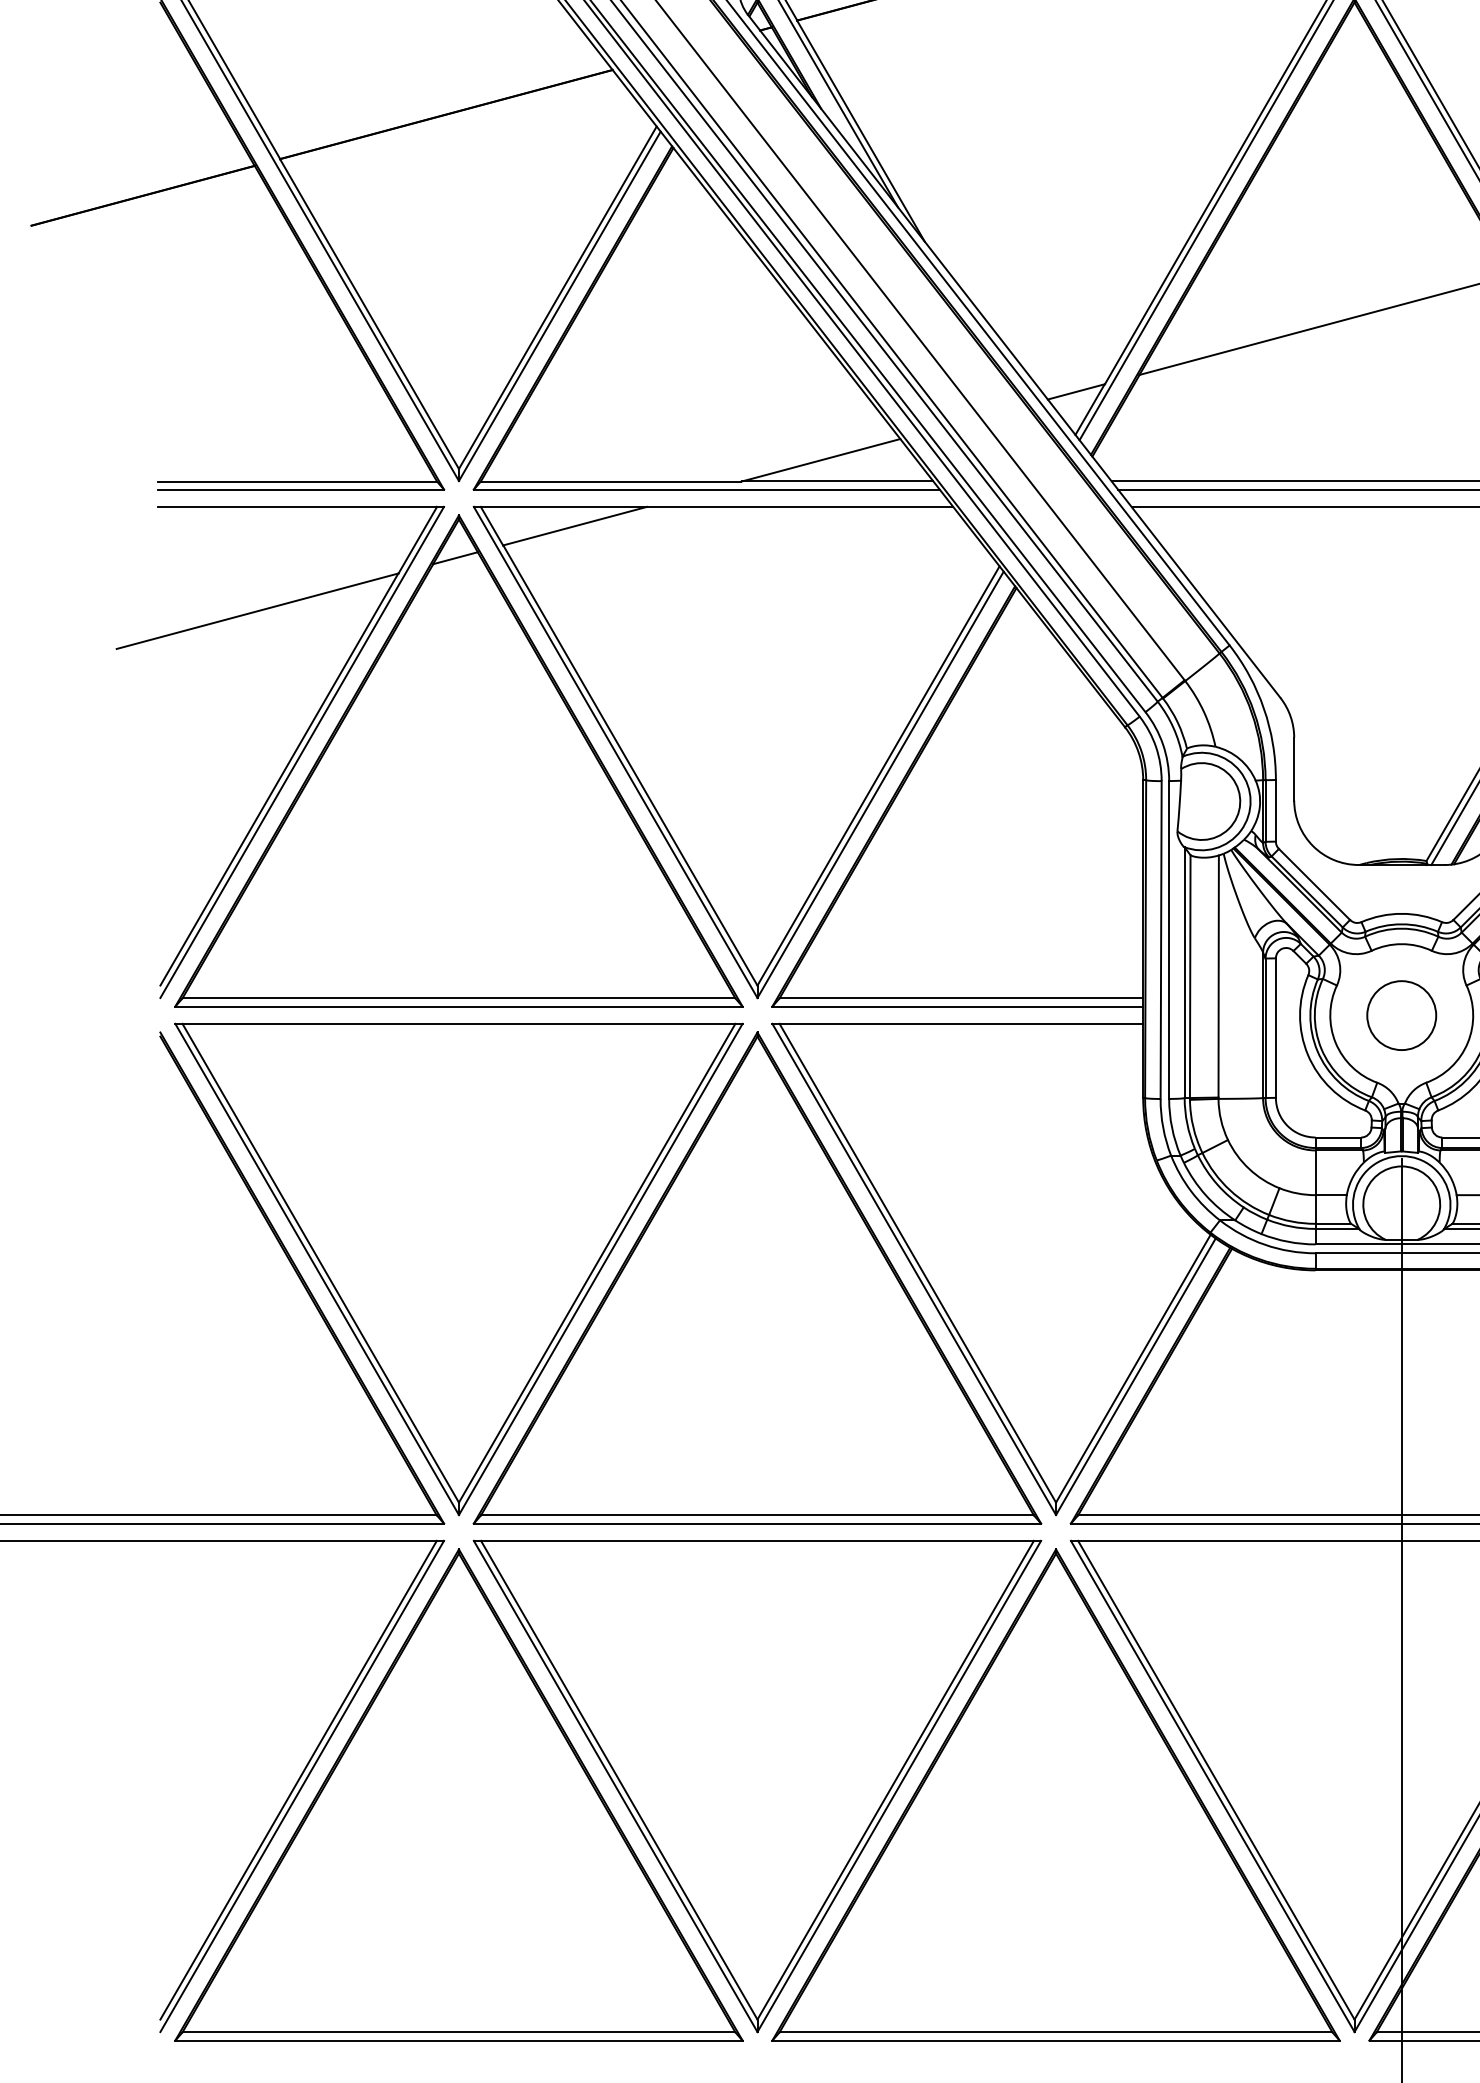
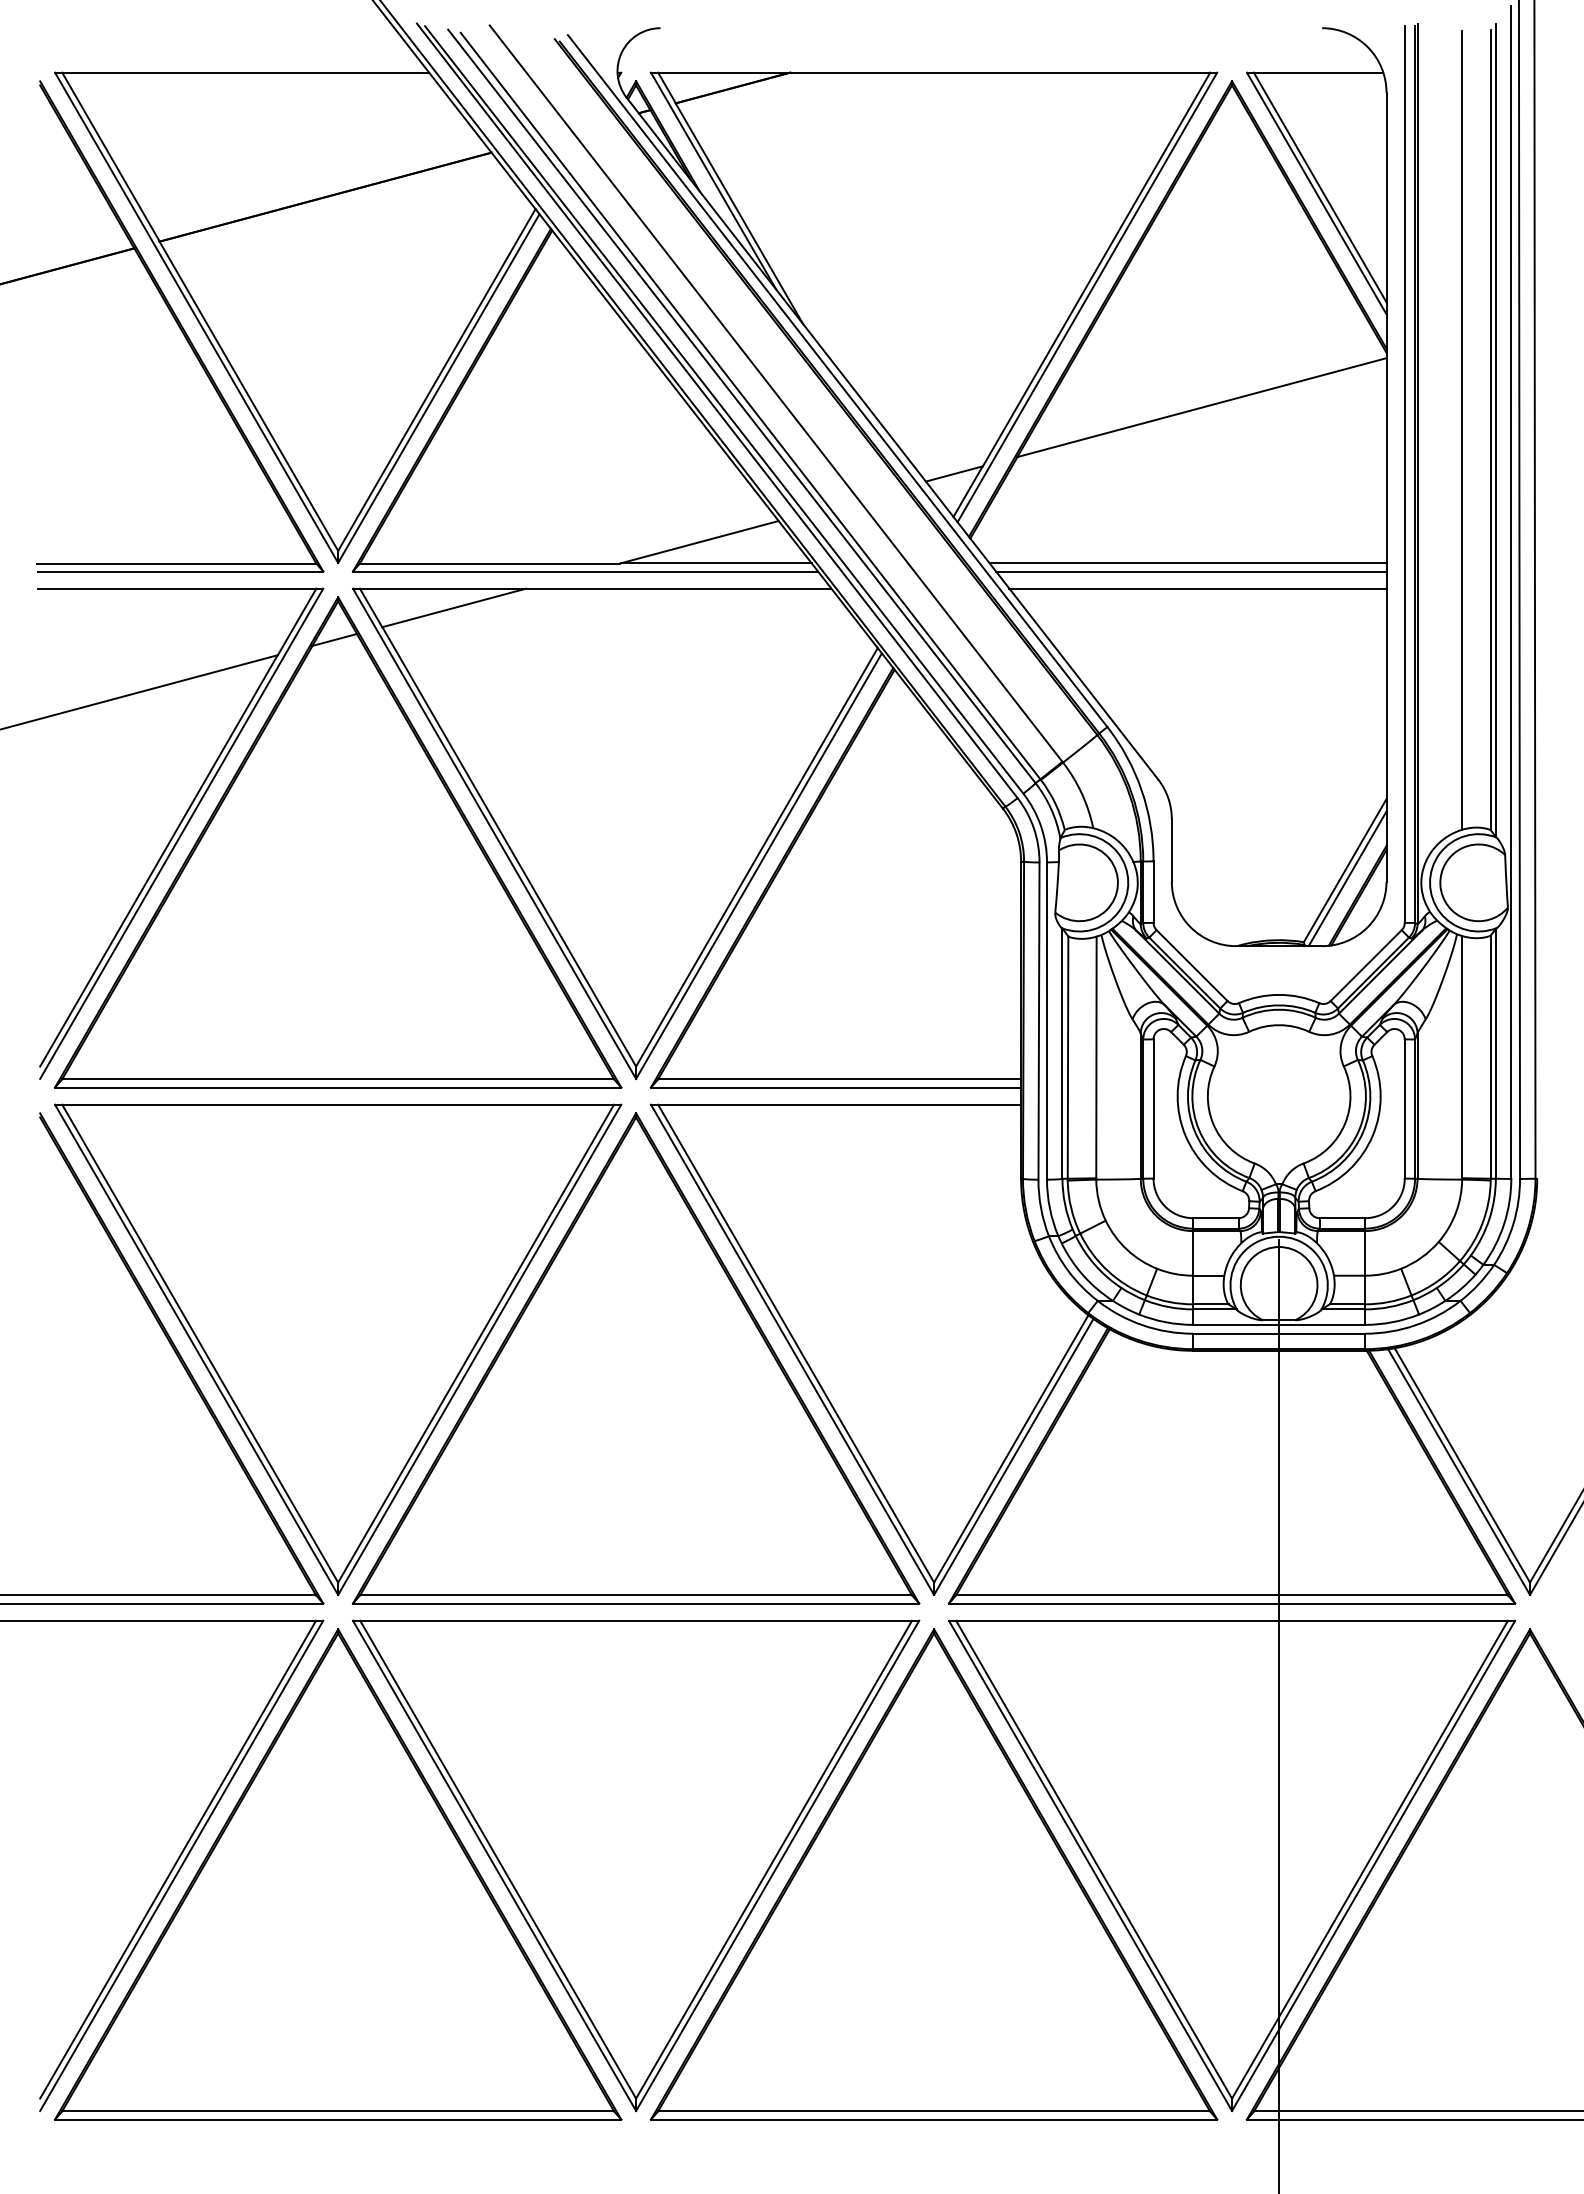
circle: (1401, 1015) -> (1278, 1096), removed

